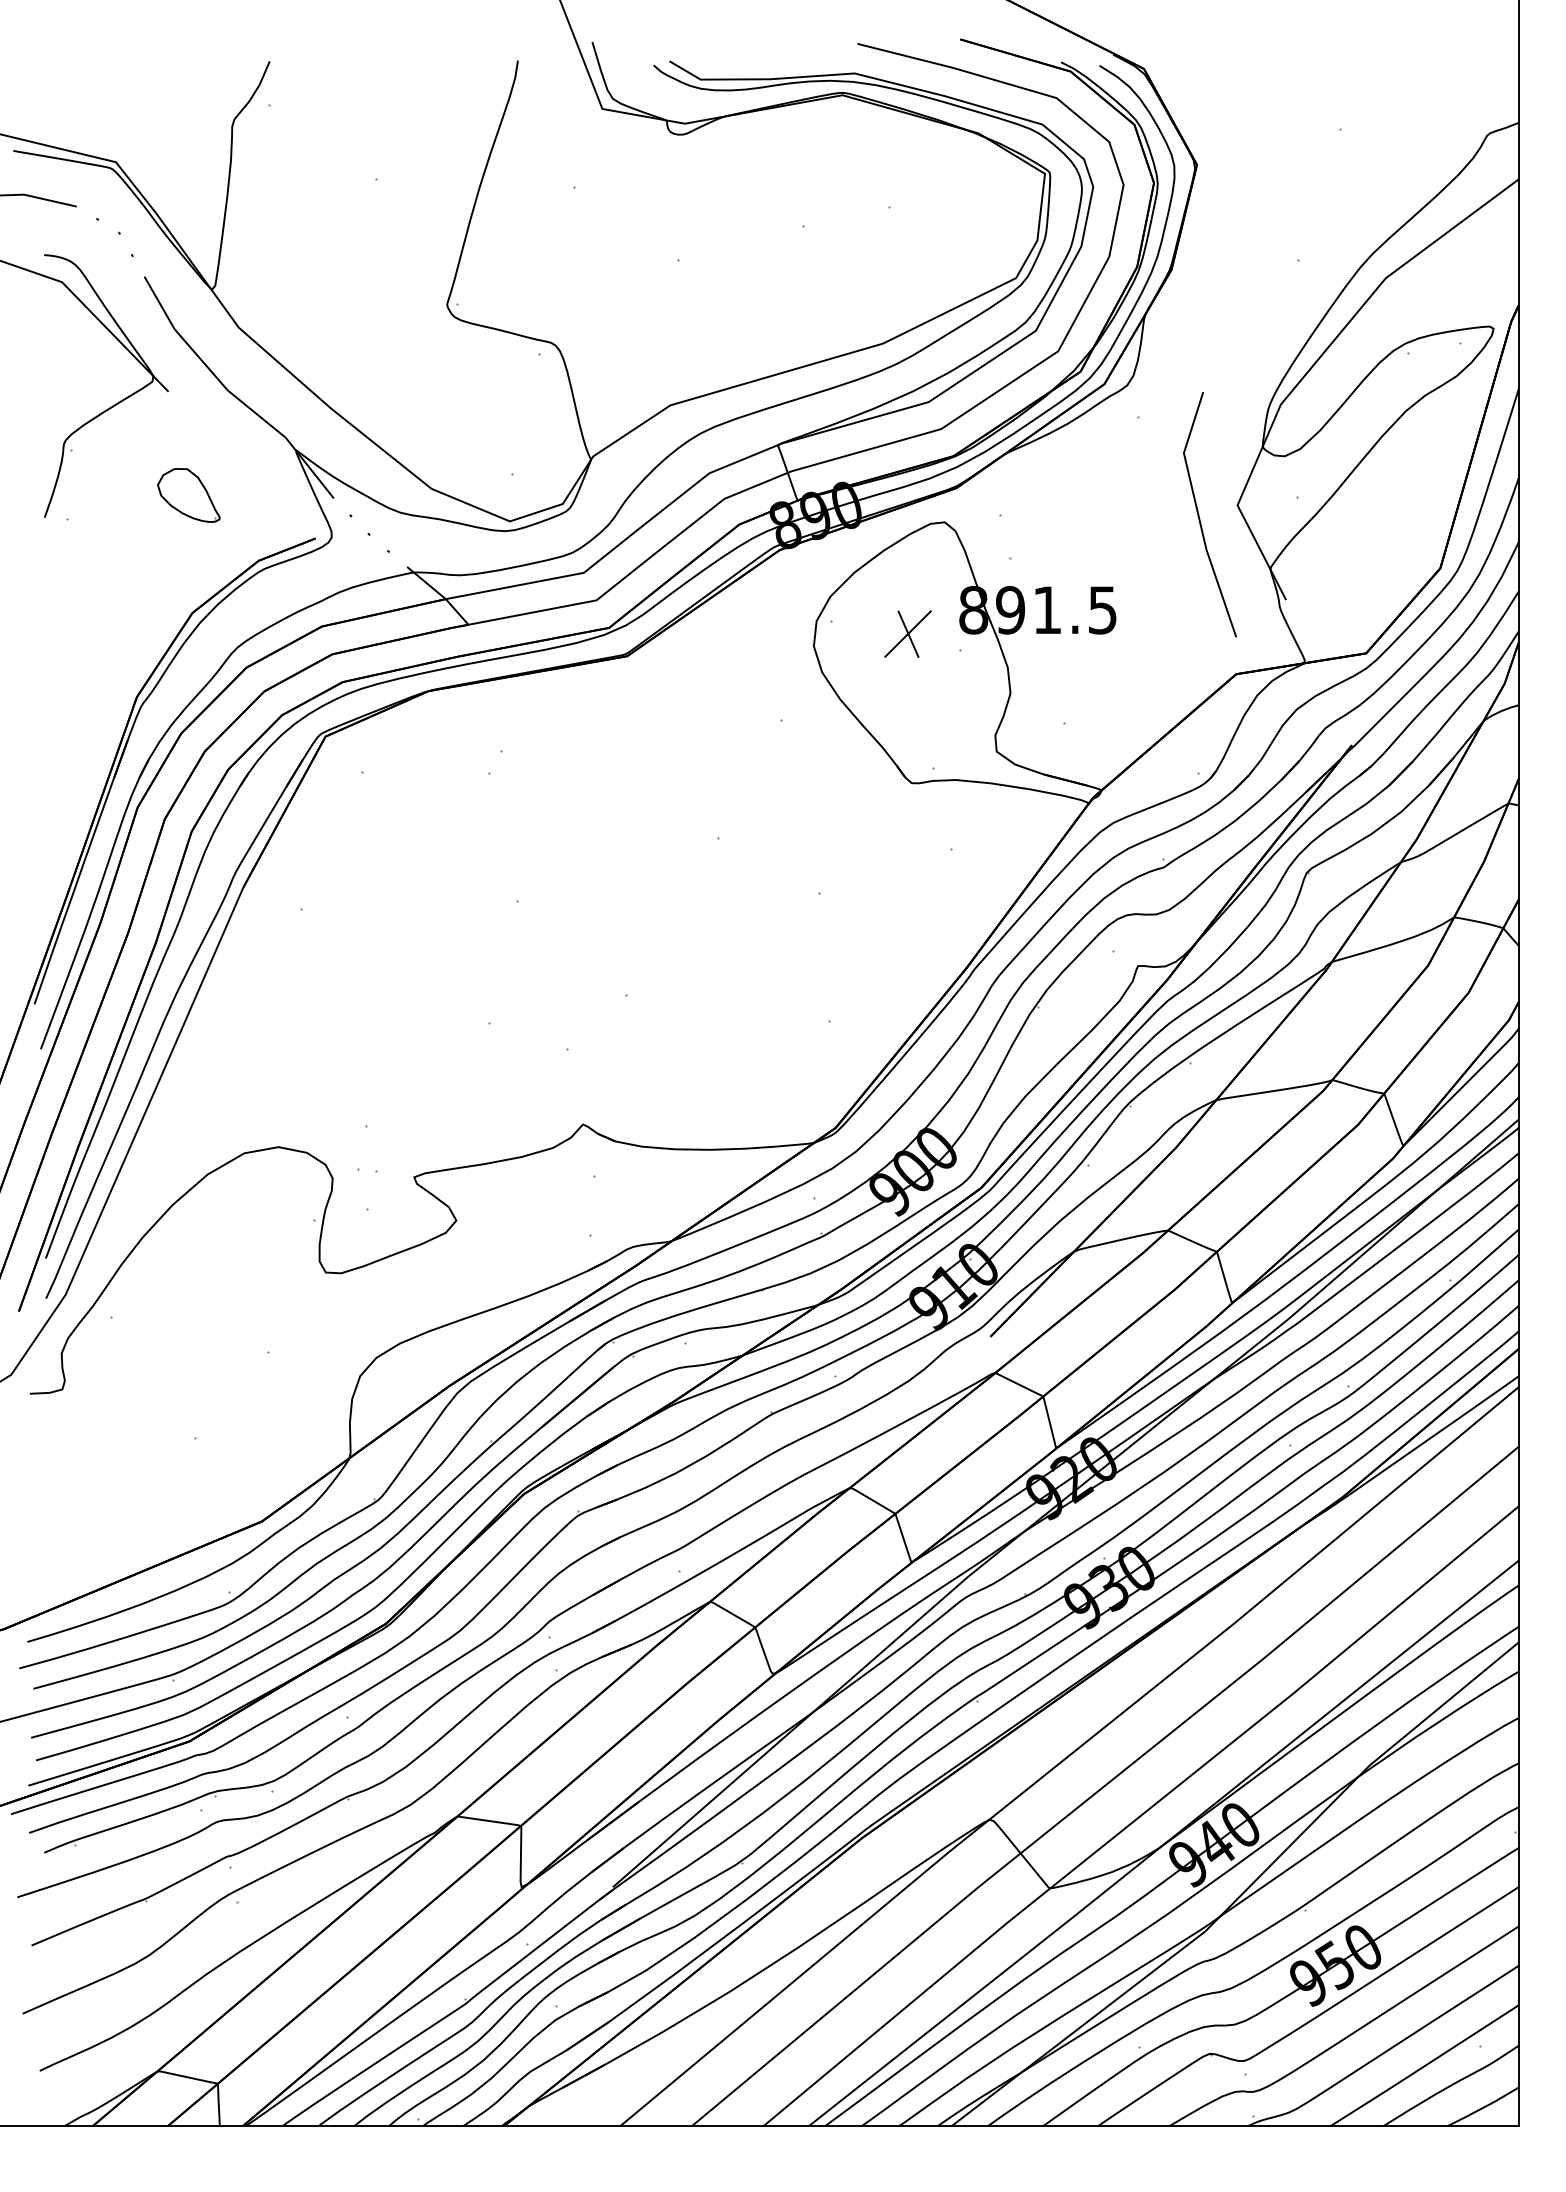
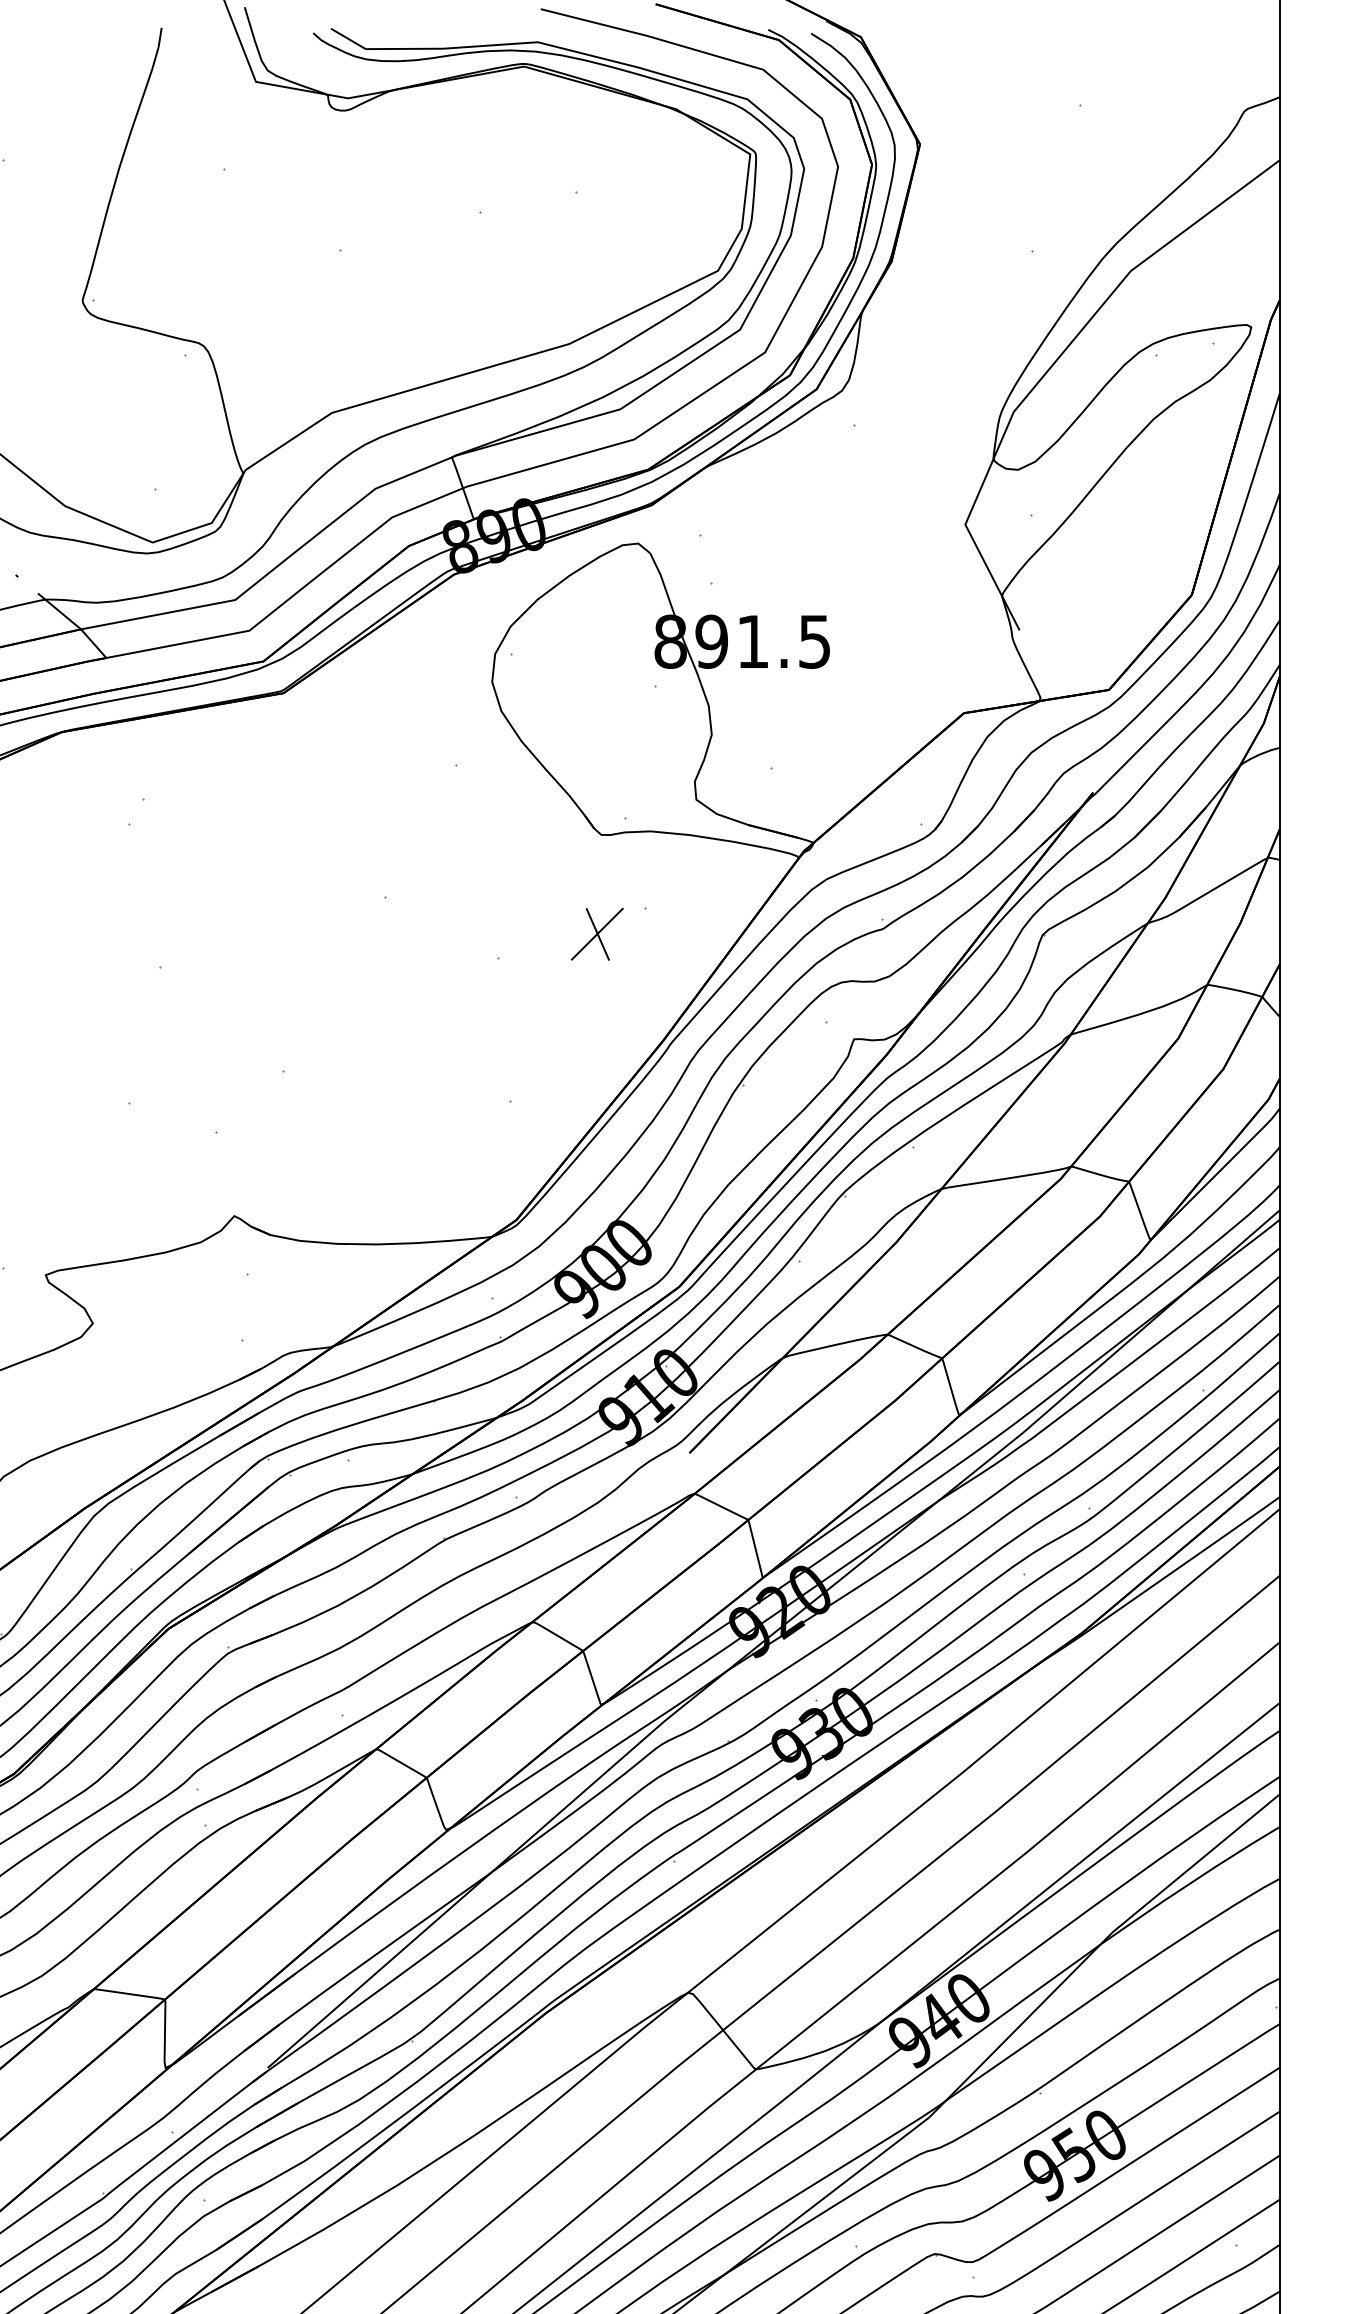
line: (1200, 518) -> (923, 539), removed
part: (907, 633) -> (596, 933), moved

